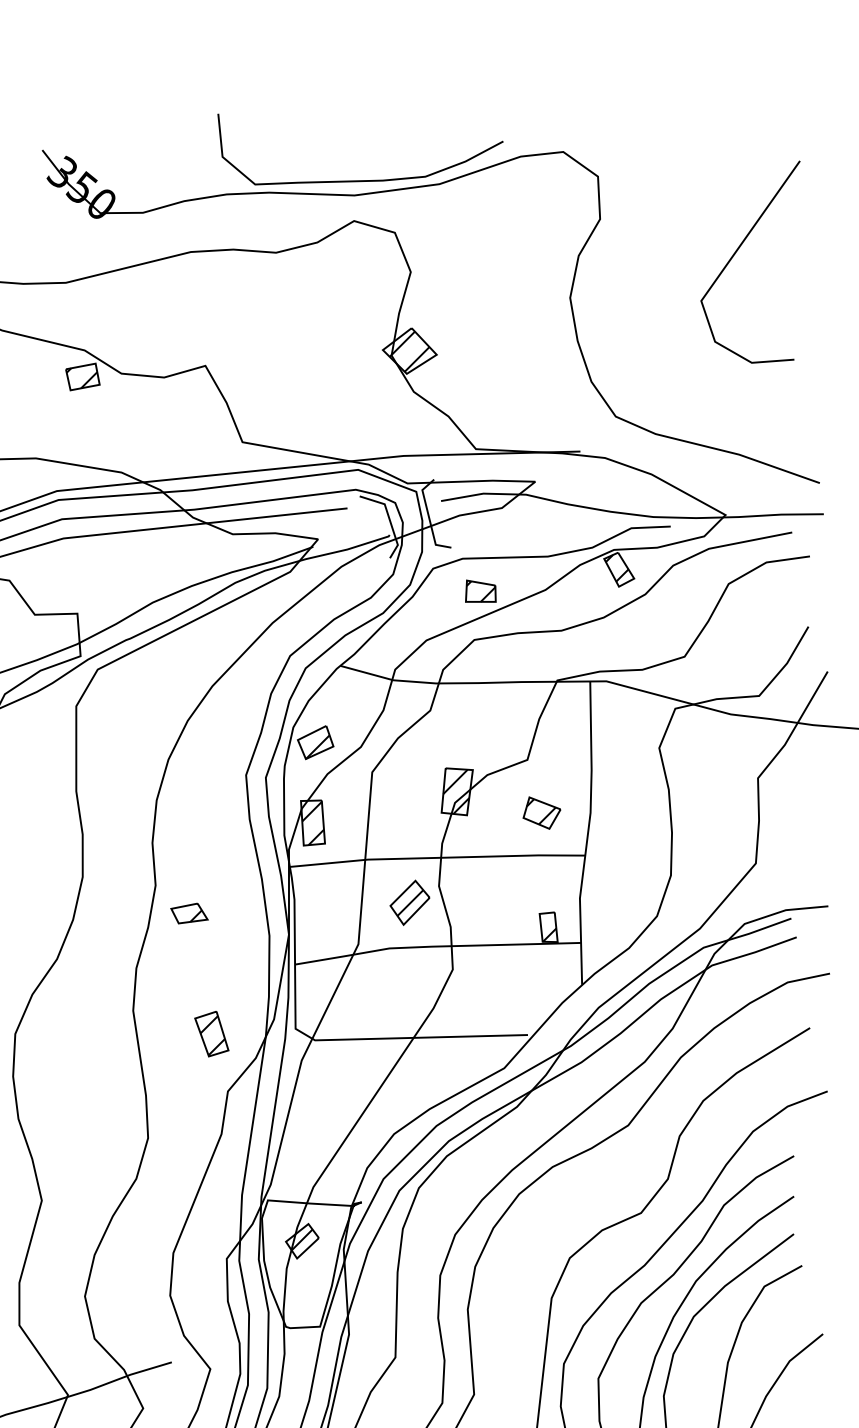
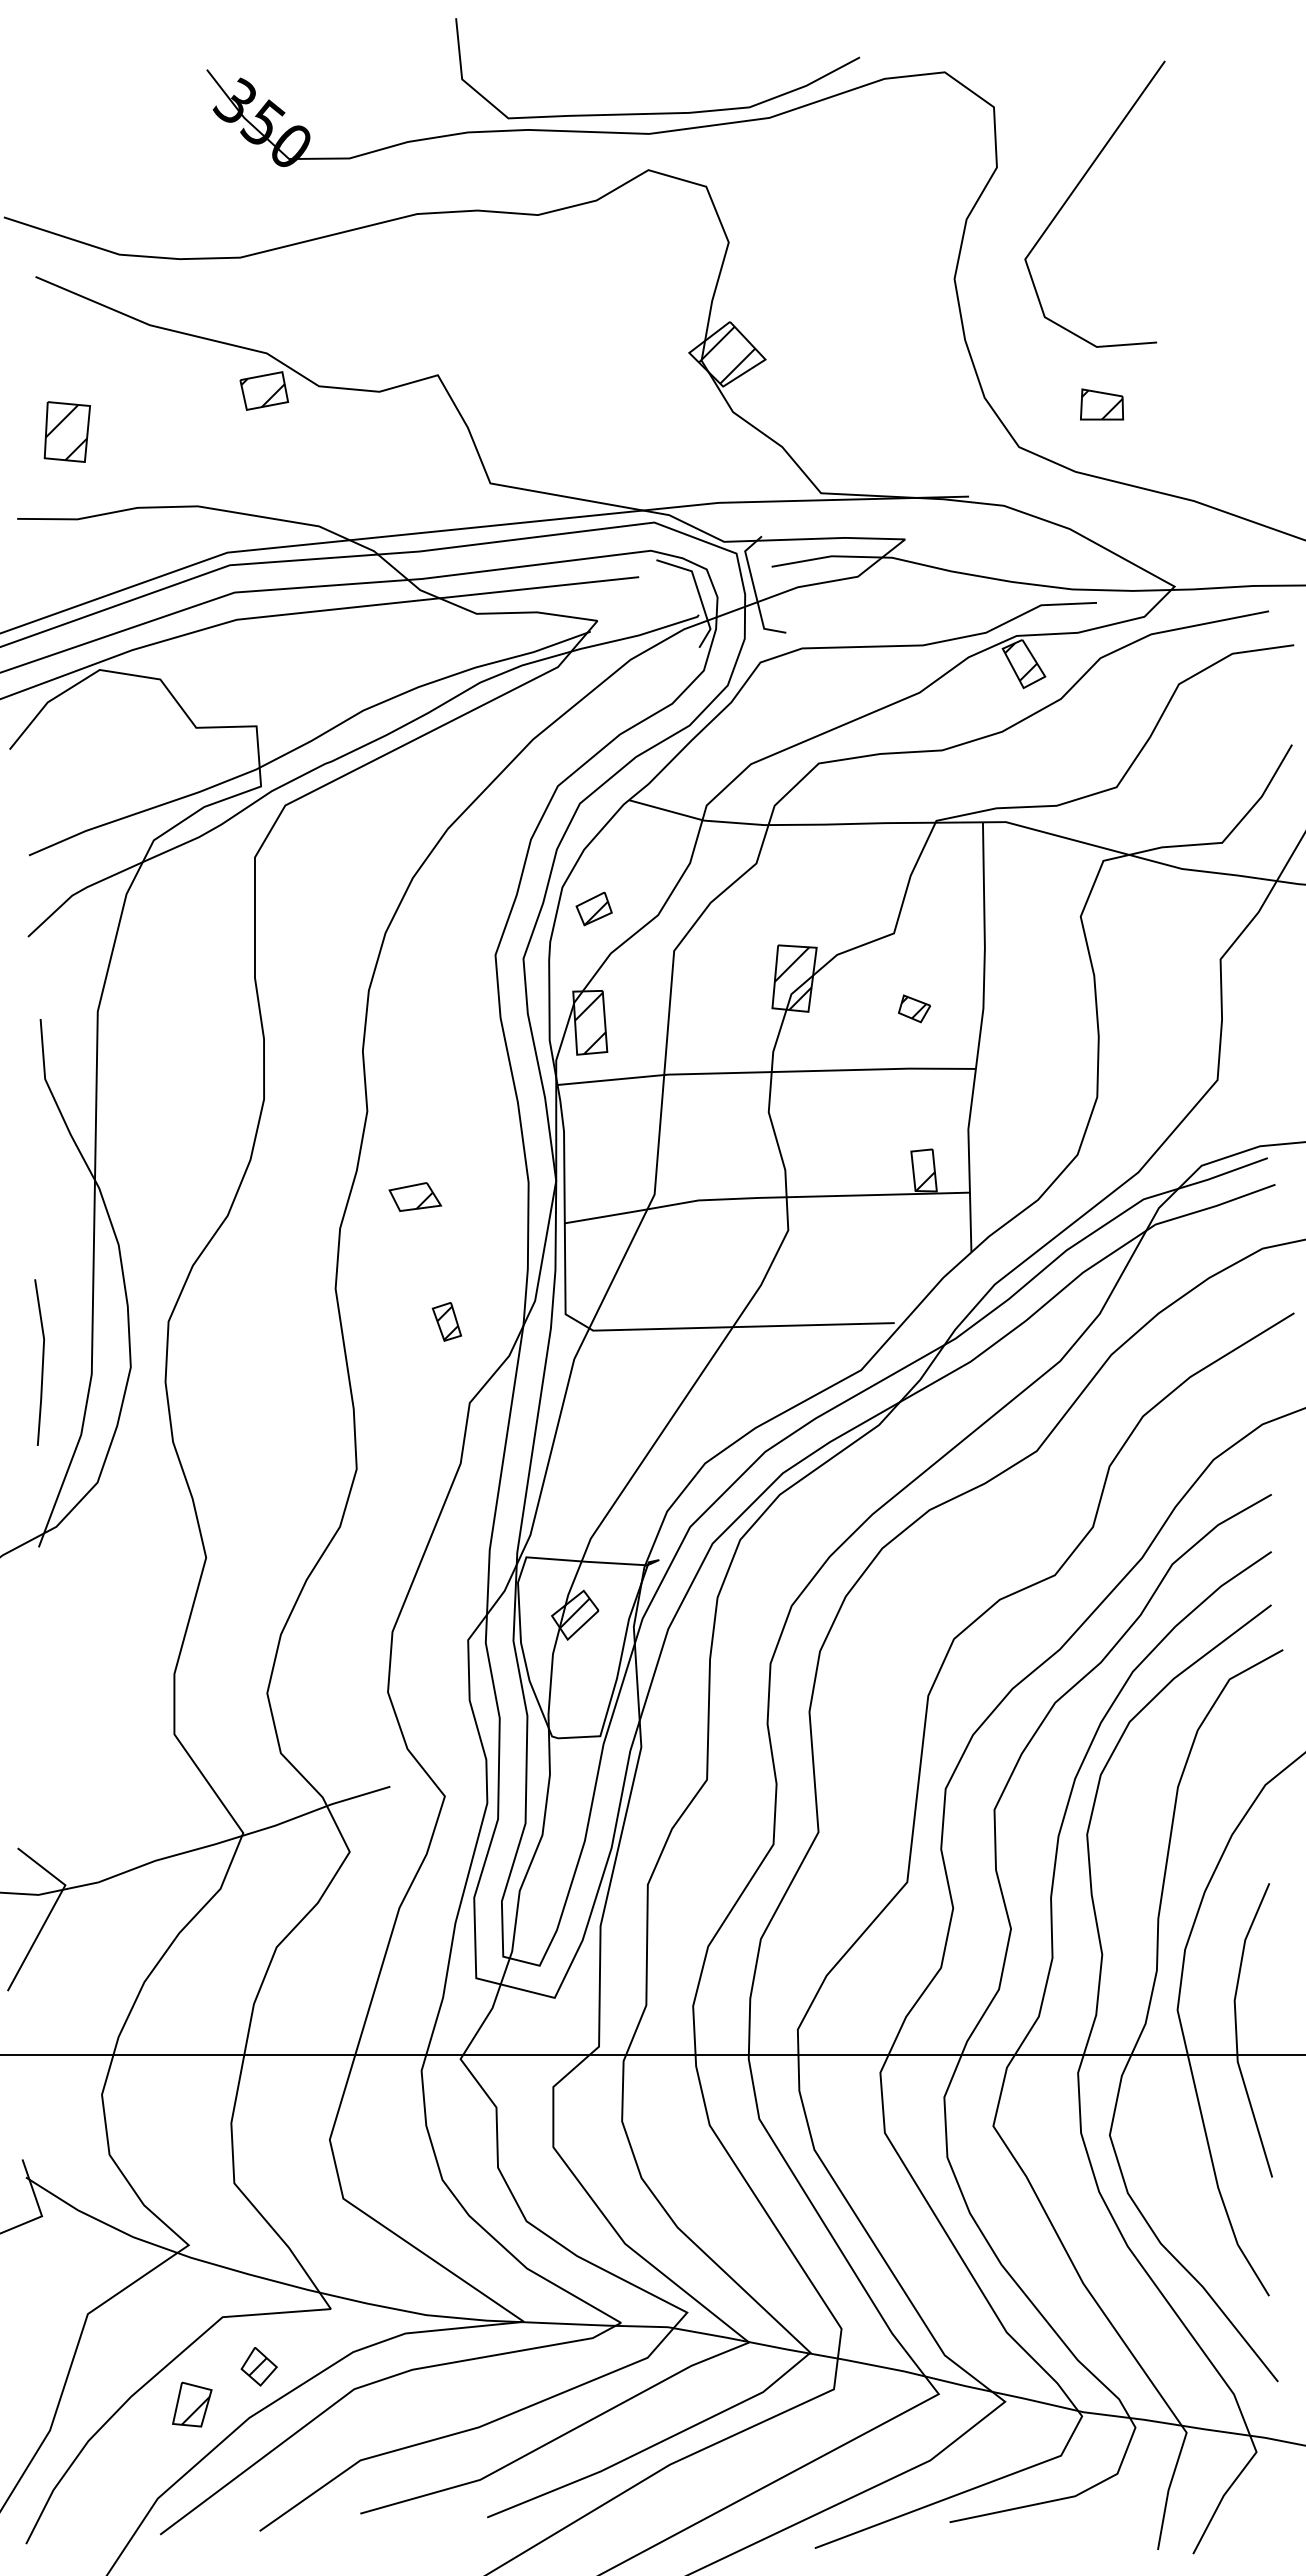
line: (736, 253) -> (1074, 191), moved
part: (480, 591) -> (1101, 404), moved
part: (316, 742) -> (594, 908), size x0.7
part: (541, 812) -> (914, 1008), size x0.6
part: (409, 902) -> (727, 1135), removed
part: (189, 913) -> (415, 1196), moved
part: (211, 1033) -> (446, 1321), size x0.6

